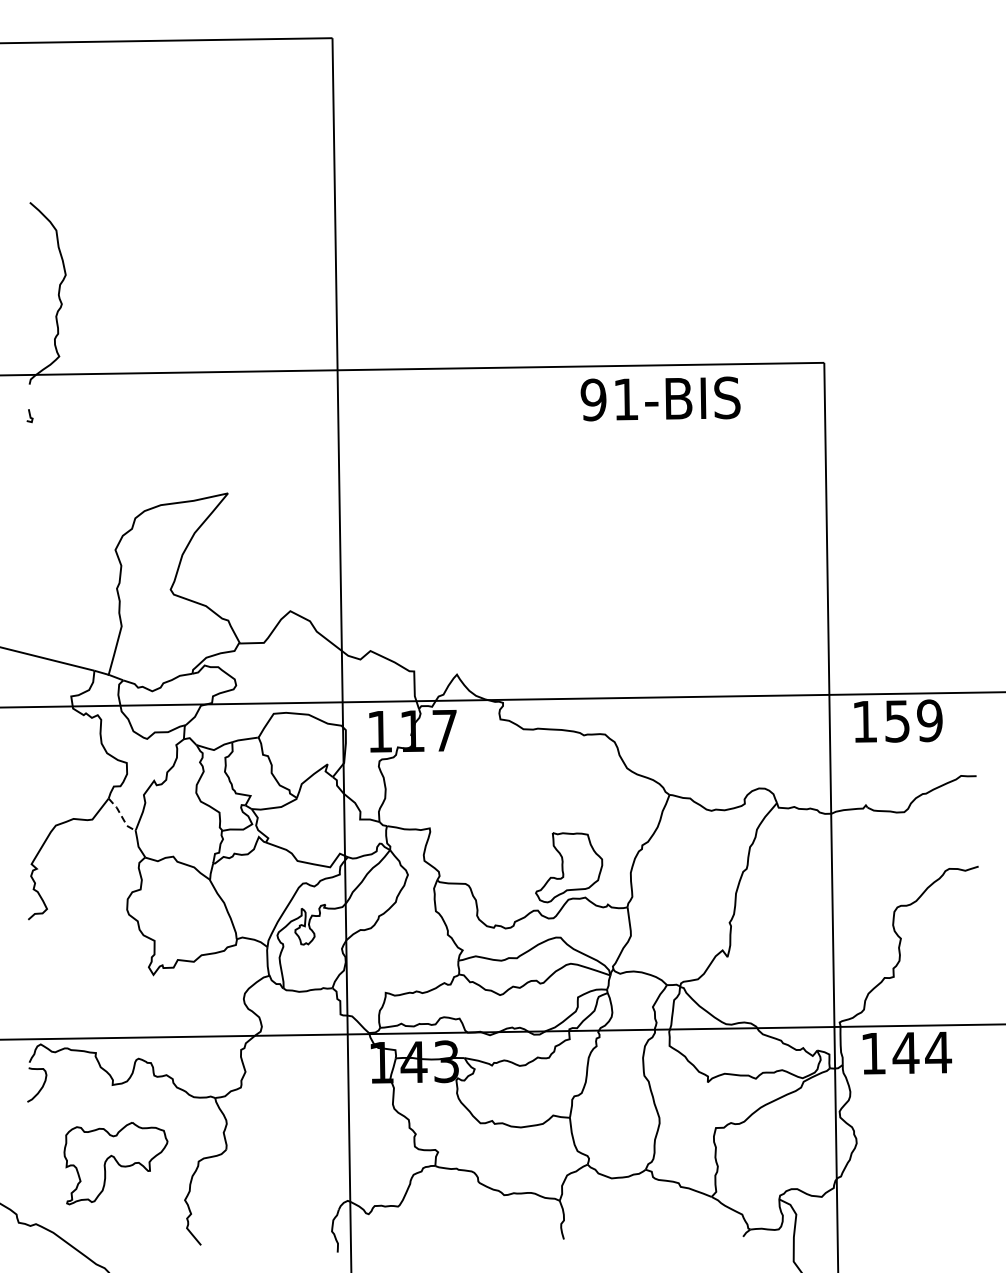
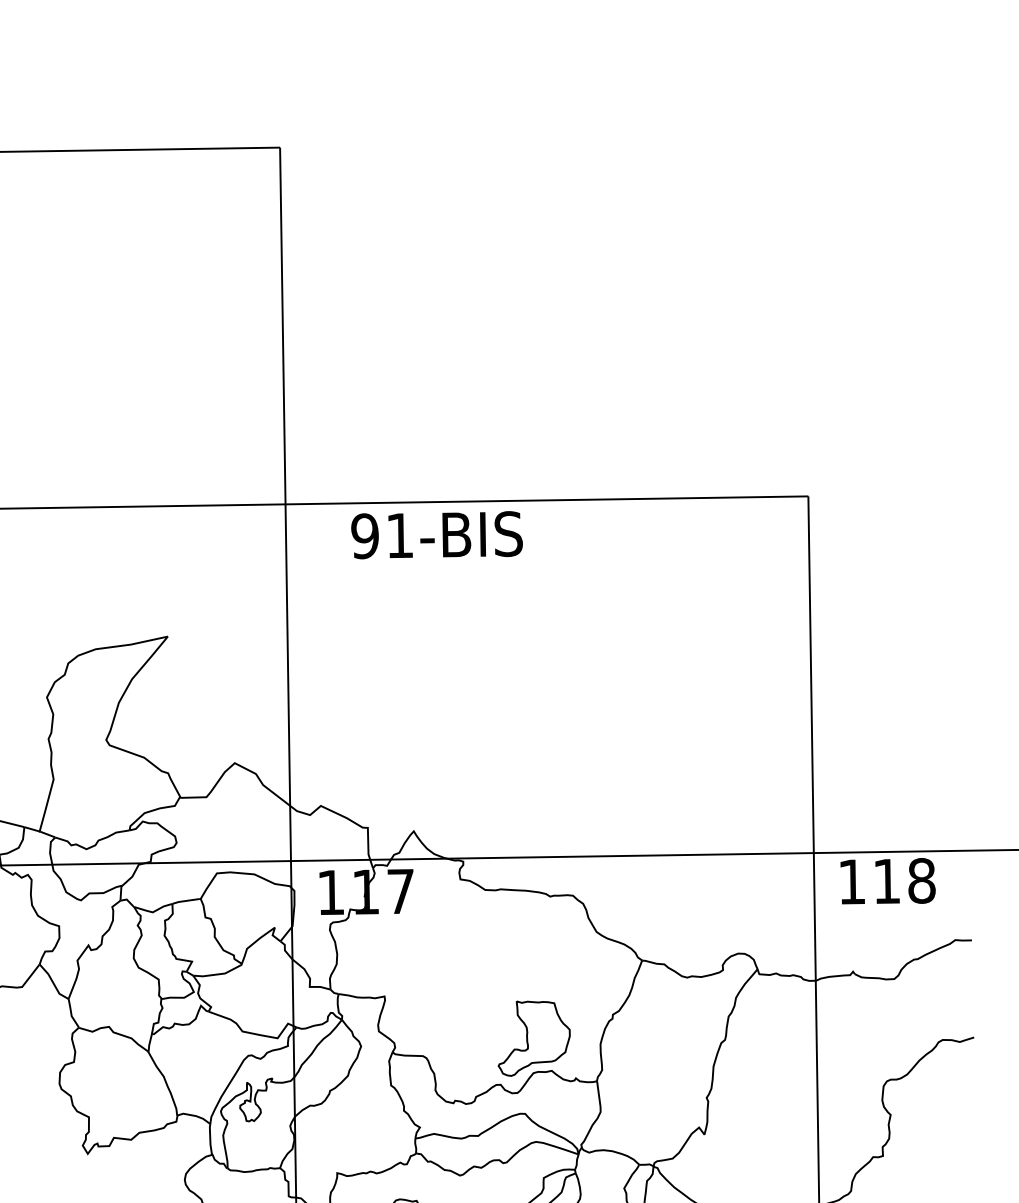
text: (660, 398) -> (436, 534), moved
text: (913, 720) -> (904, 880), 159 -> 118
line: (121, 815) -> (53, 982), dashed -> solid

